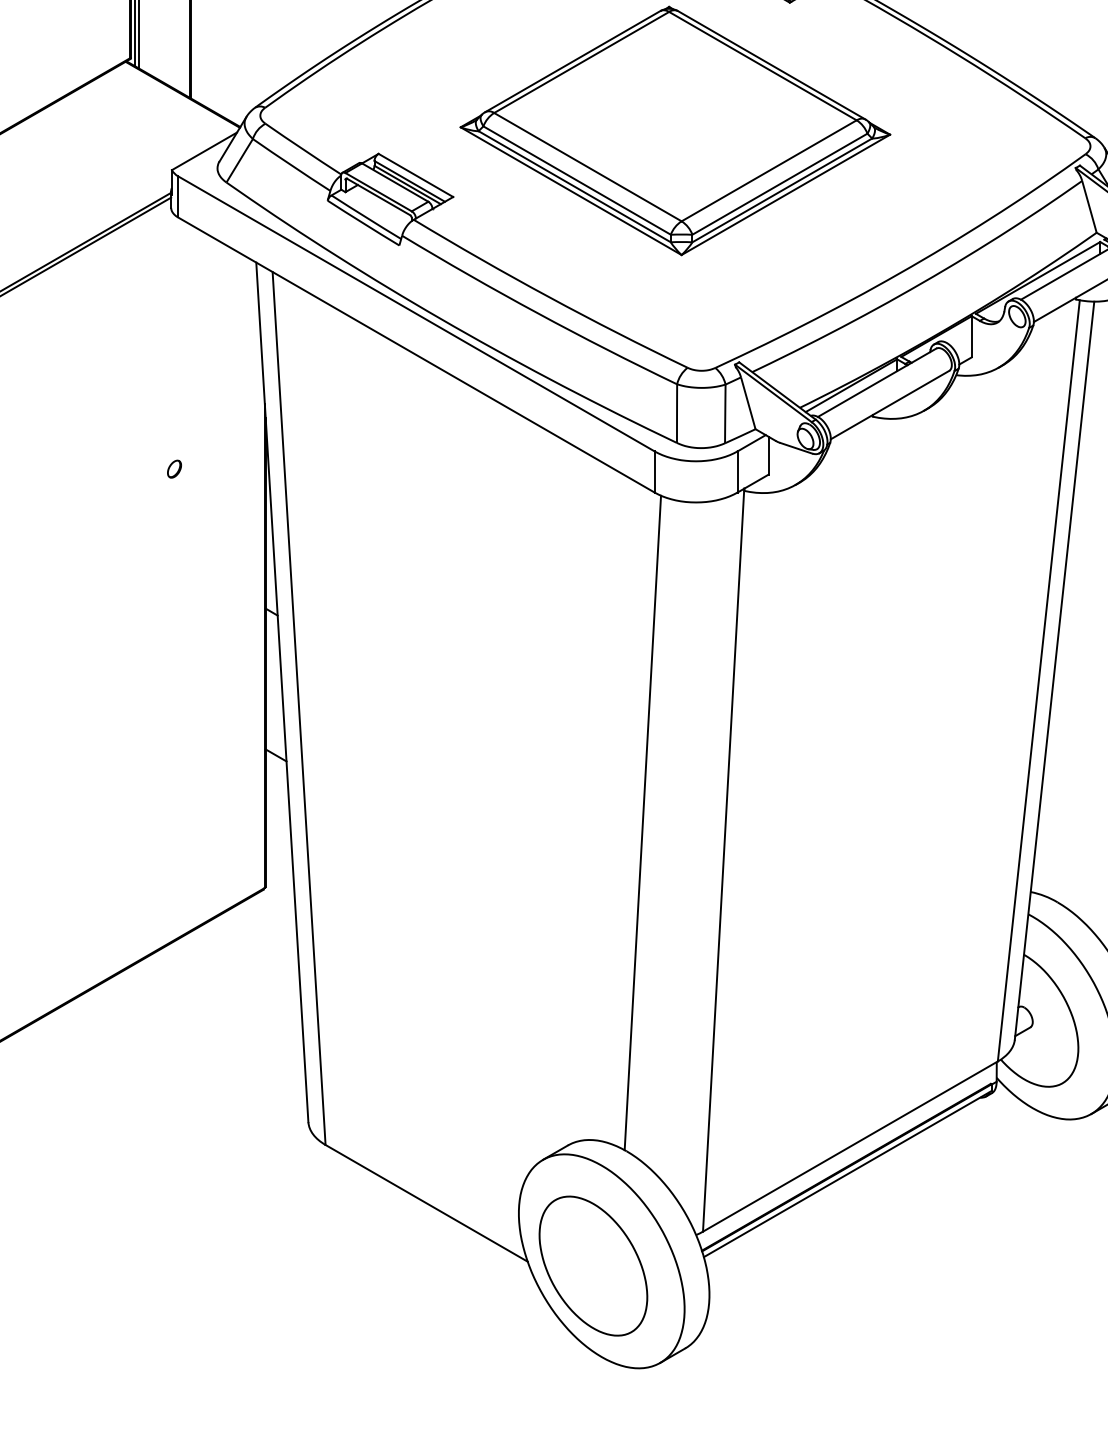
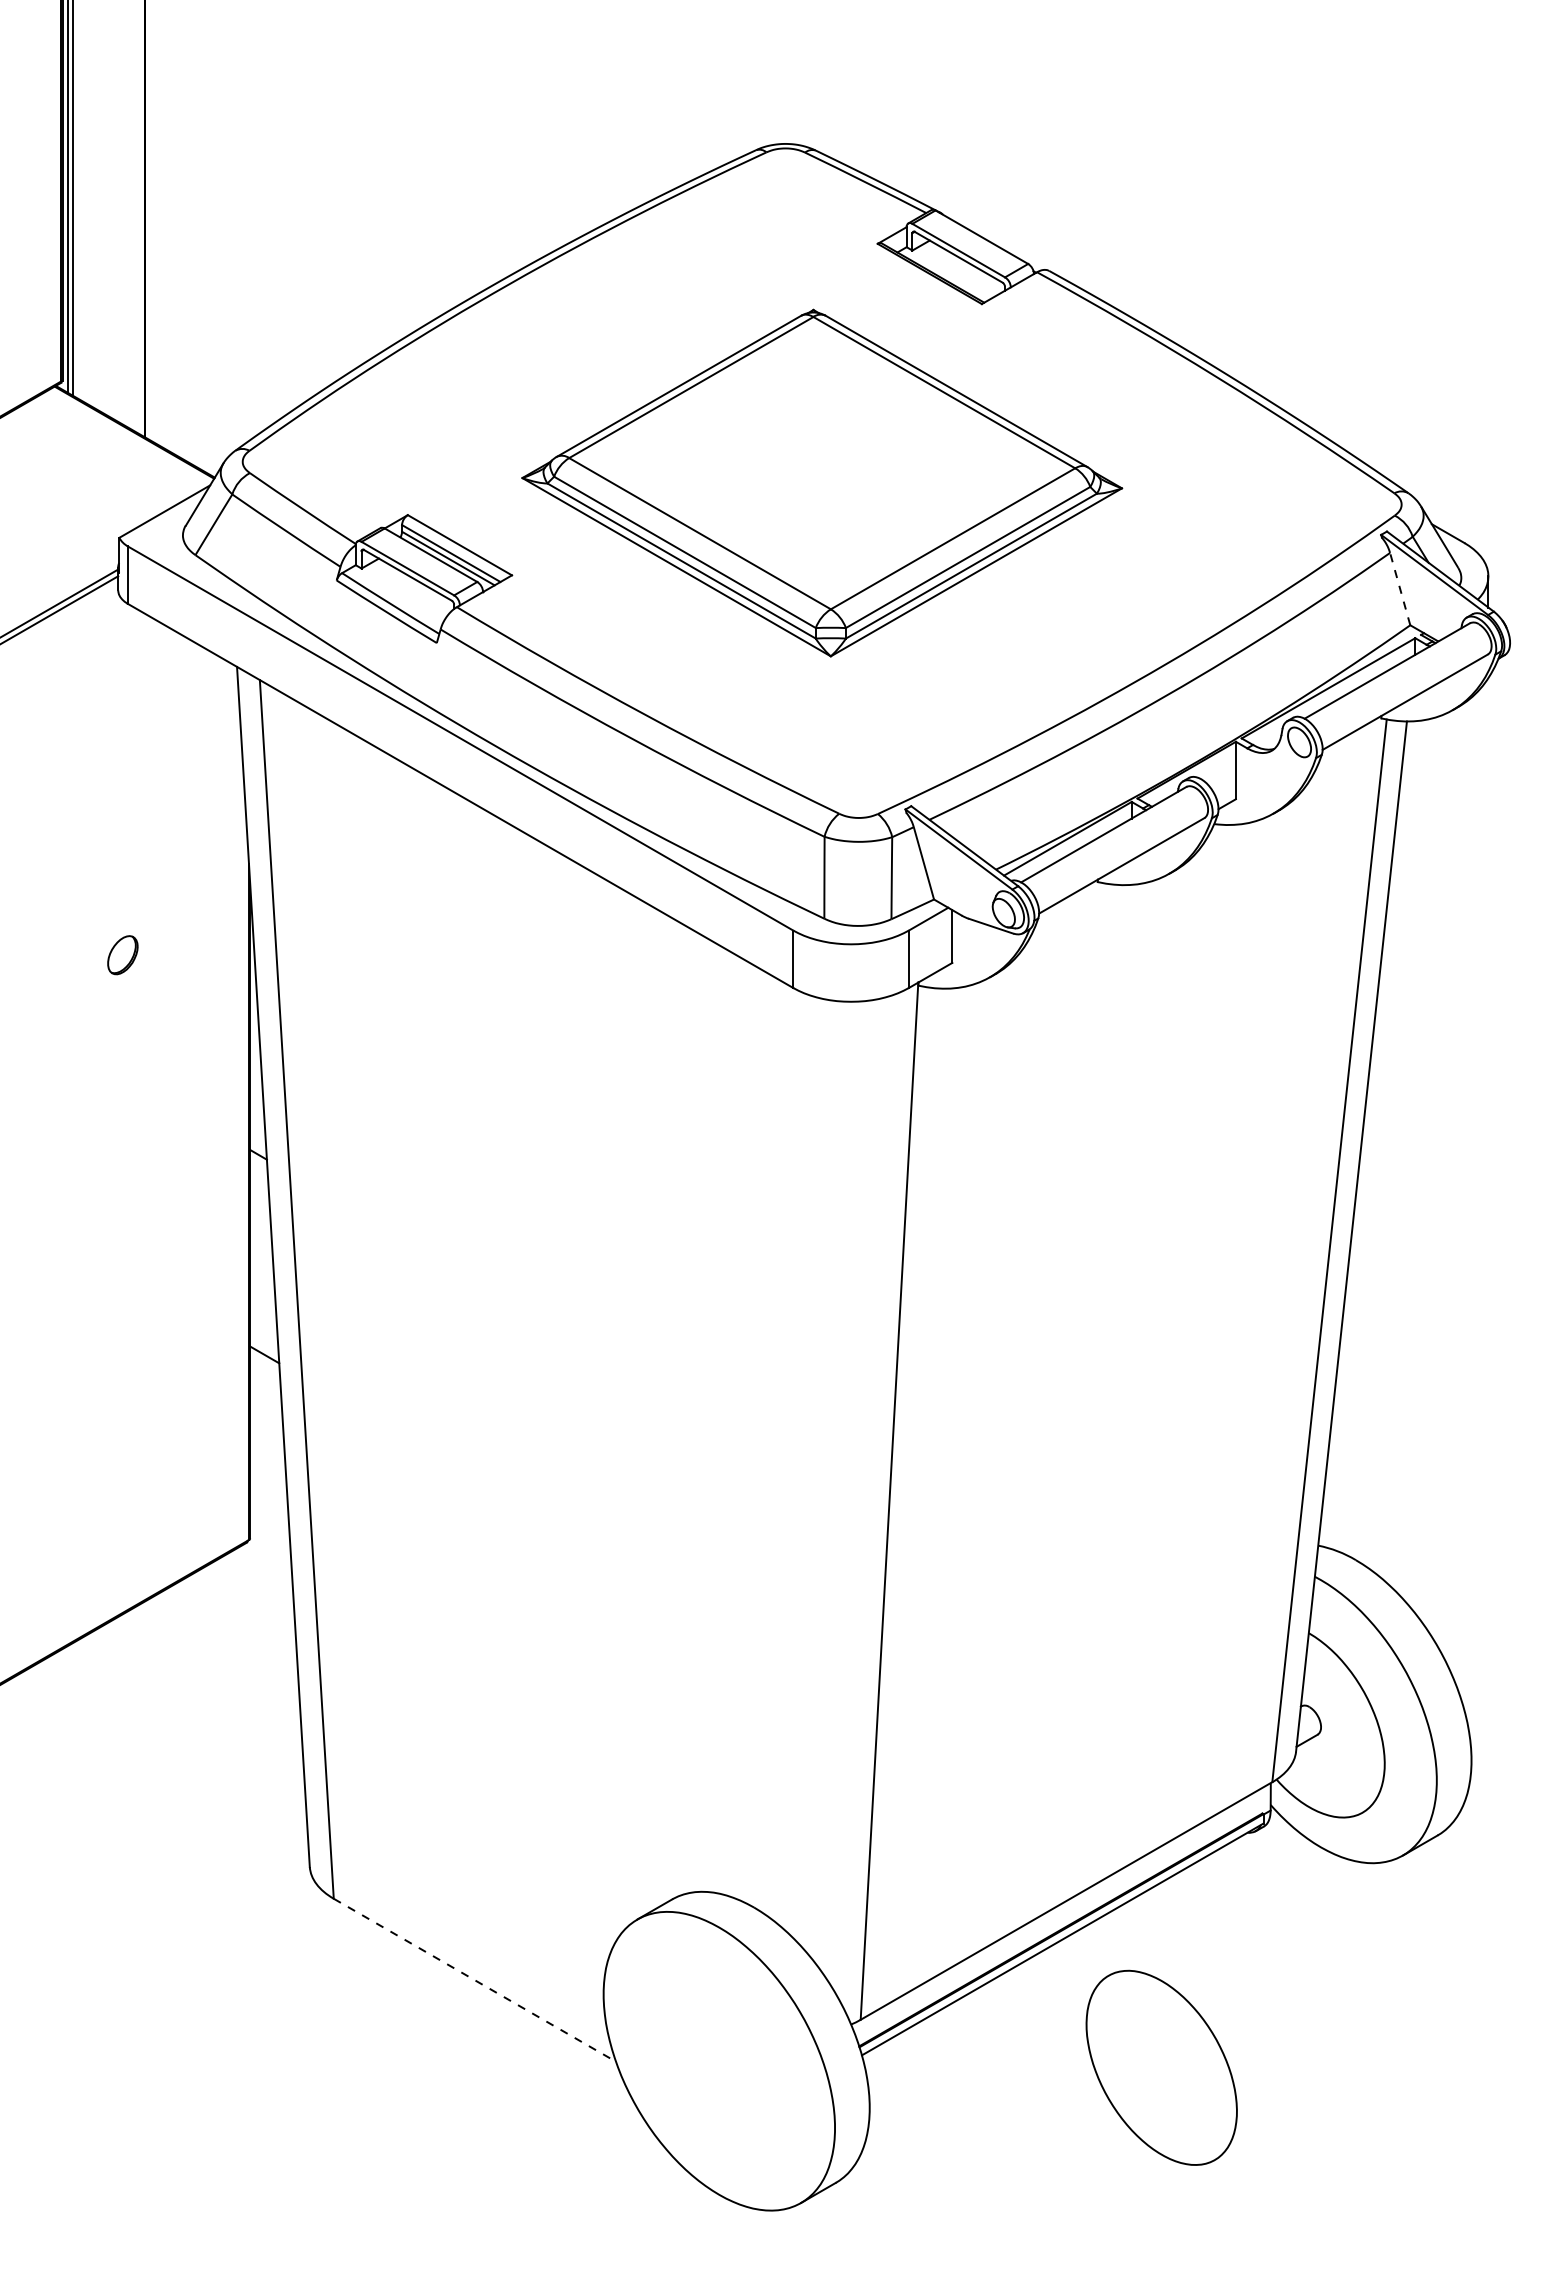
line: (1089, 207) -> (1400, 589), solid -> dashed
part: (174, 469) -> (122, 955), size x1.6
line: (642, 823) -> (776, 1449), removed
line: (427, 1203) -> (475, 1980), solid -> dashed
part: (593, 1265) -> (1161, 2067), moved

